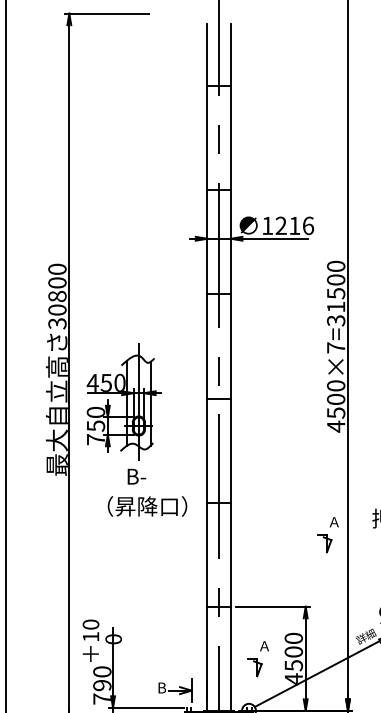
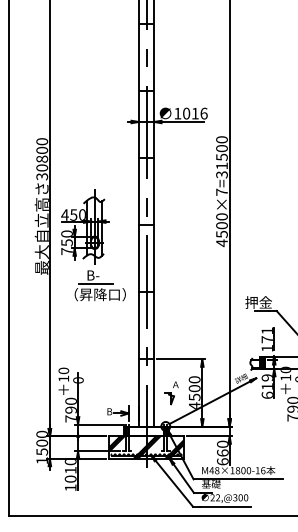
text: (281, 225) -> (186, 113), 1216 -> 1016
line: (140, 489) -> (95, 283), added
part: (327, 535) -> (216, 313), removed

